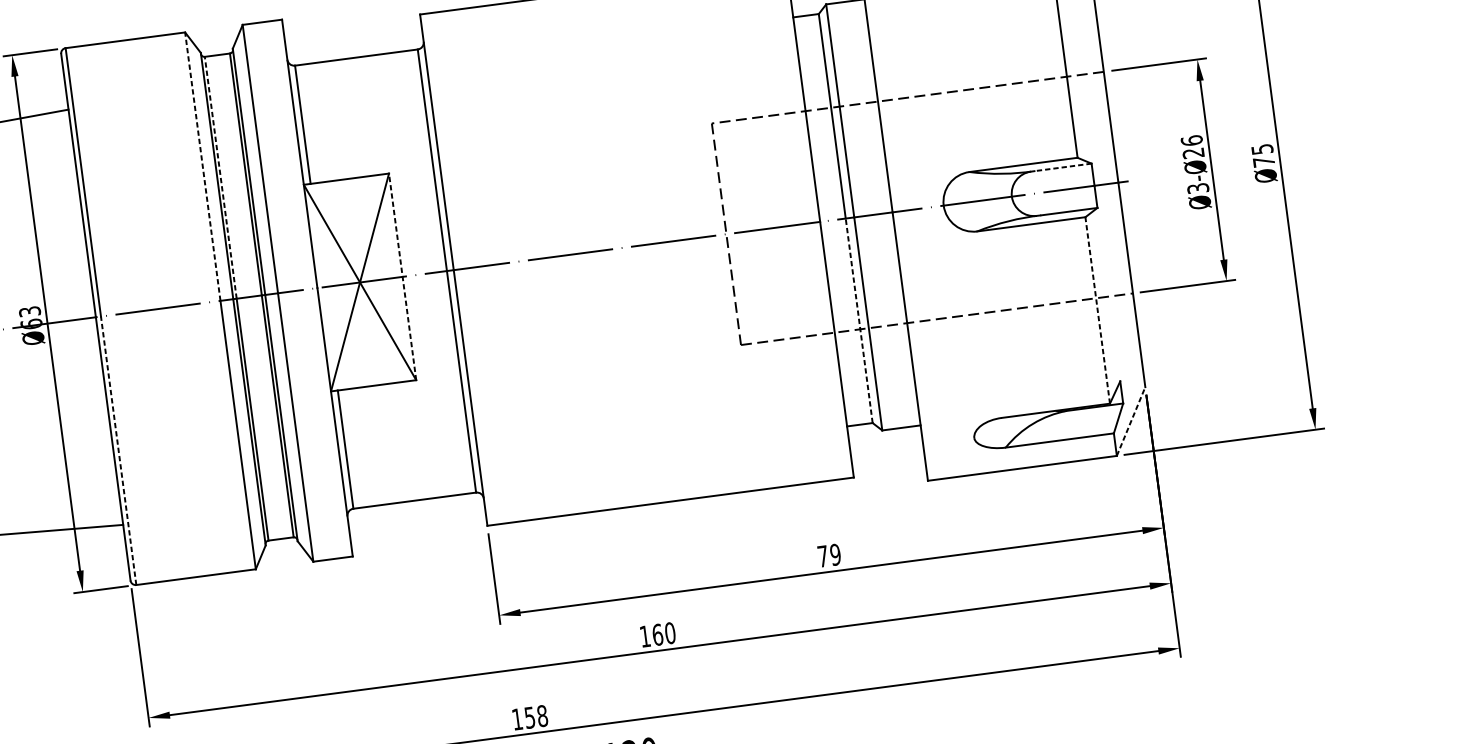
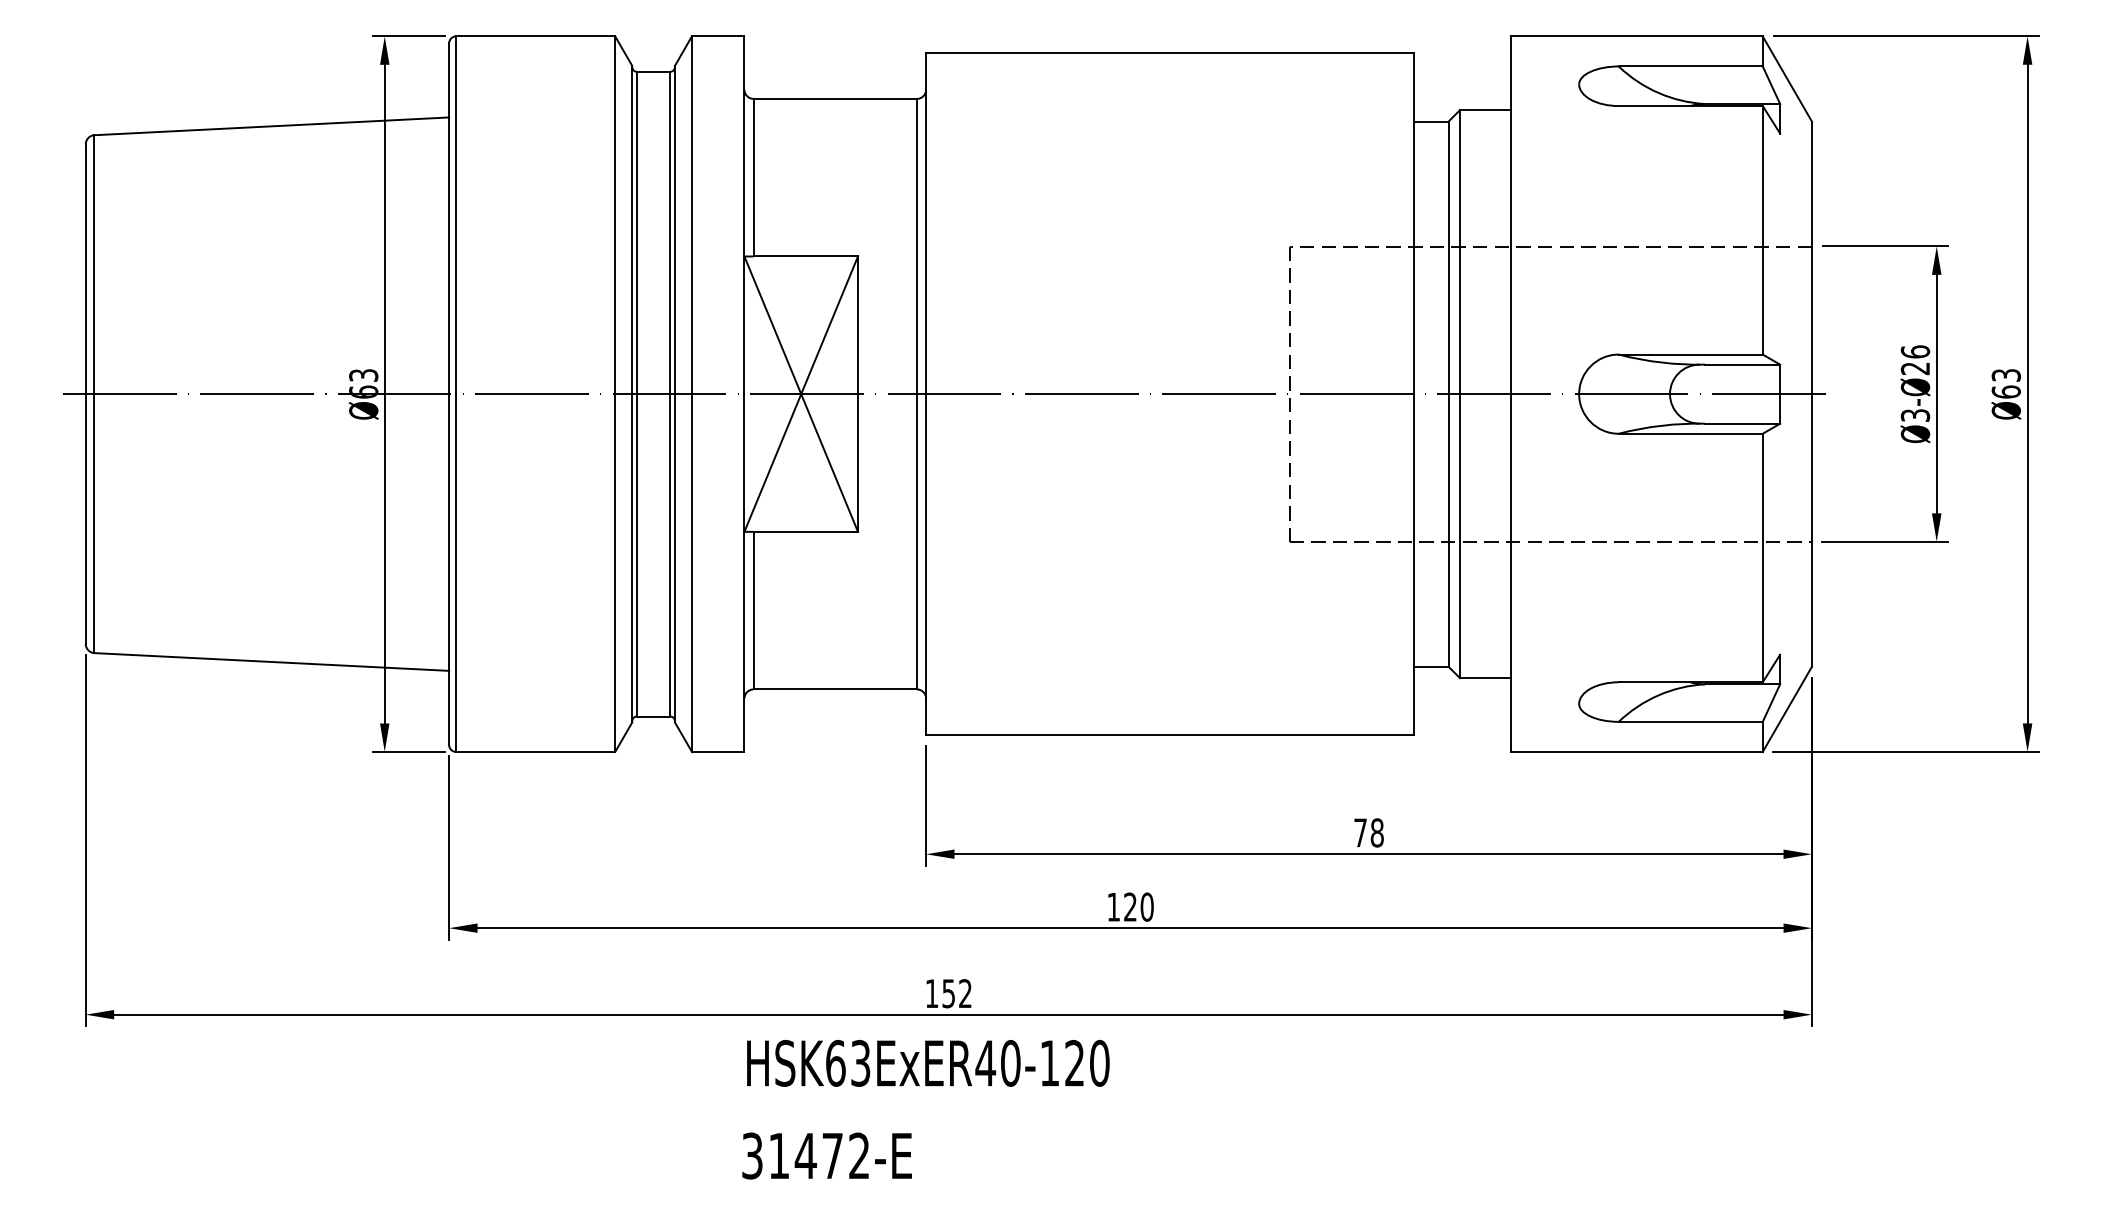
text: (1262, 155) -> (2005, 383), 75 -> 63
line: (203, 166) -> (615, 215), dashed -> solid
line: (1063, 167) -> (1742, 364), dashed -> solid
line: (220, 177) -> (636, 232), dashed -> solid
line: (403, 277) -> (858, 394), dashed -> solid
line: (1097, 310) -> (1762, 557), dashed -> solid
line: (859, 320) -> (1448, 529), dashed -> solid
line: (1131, 420) -> (1787, 708), dashed -> solid
line: (118, 451) -> (455, 573), dashed -> solid
text: (834, 554) -> (1376, 832), 79 -> 78
text: (657, 634) -> (1130, 906), 160 -> 120
text: (542, 715) -> (965, 993), 158 -> 152

